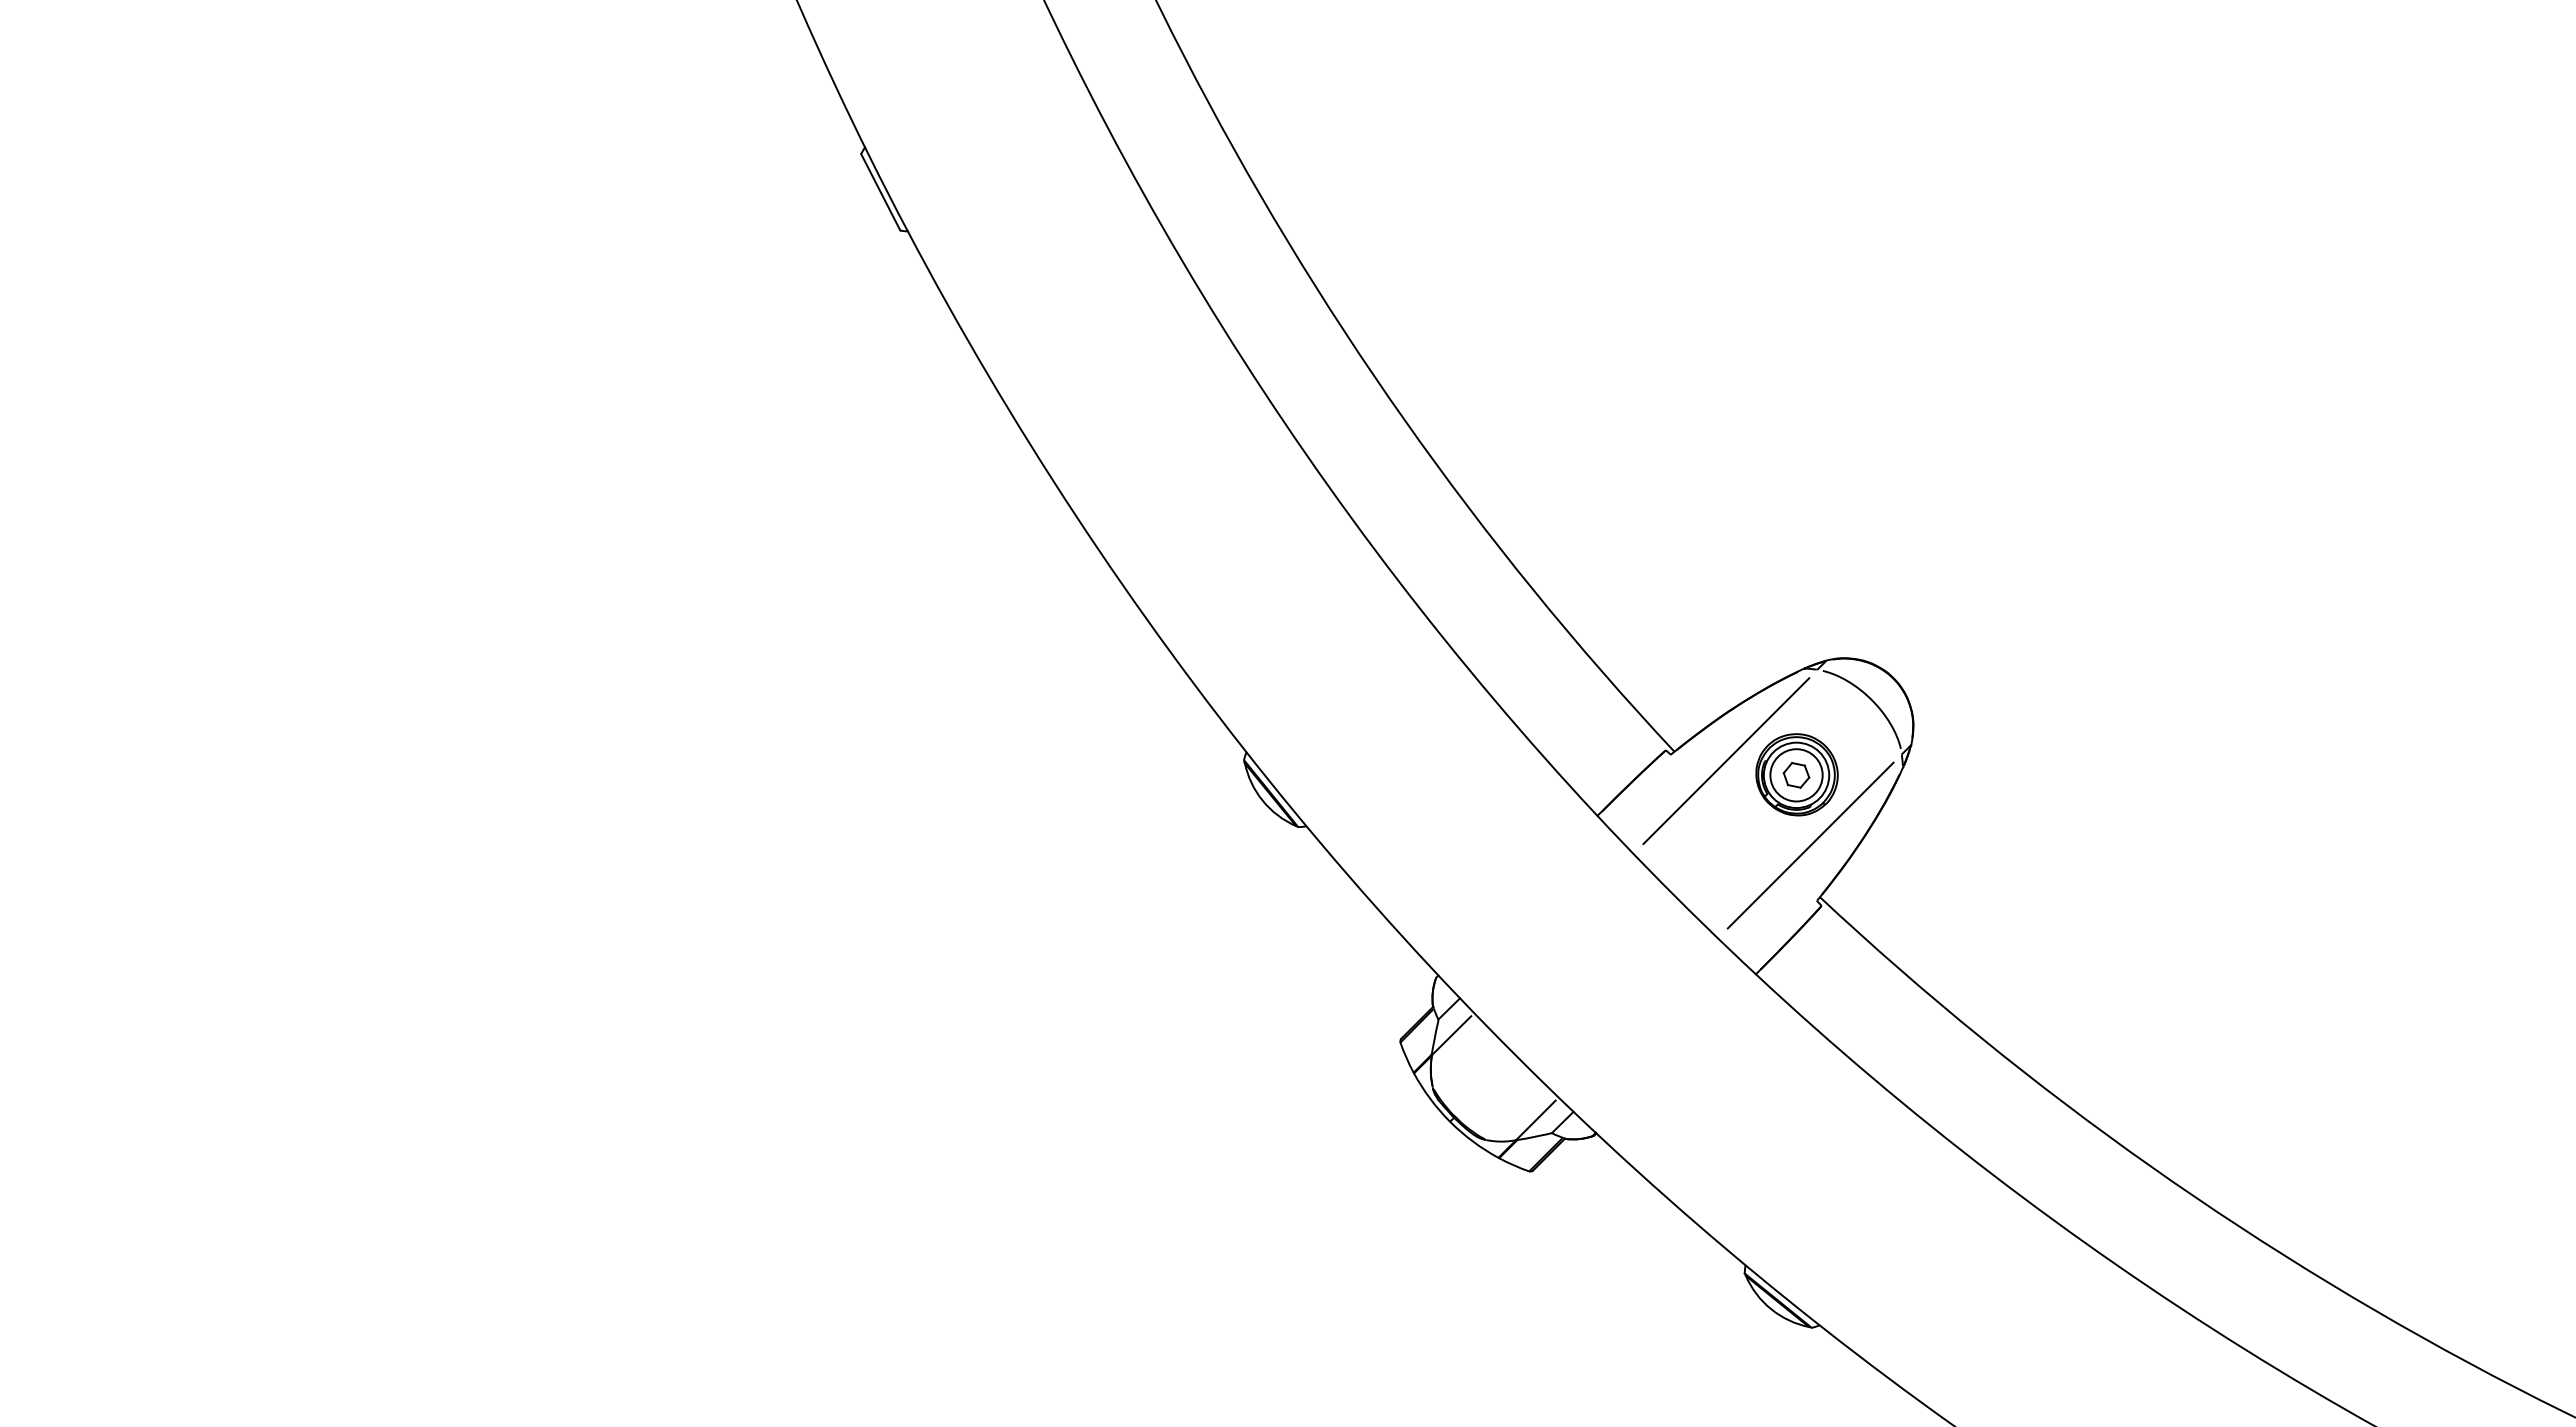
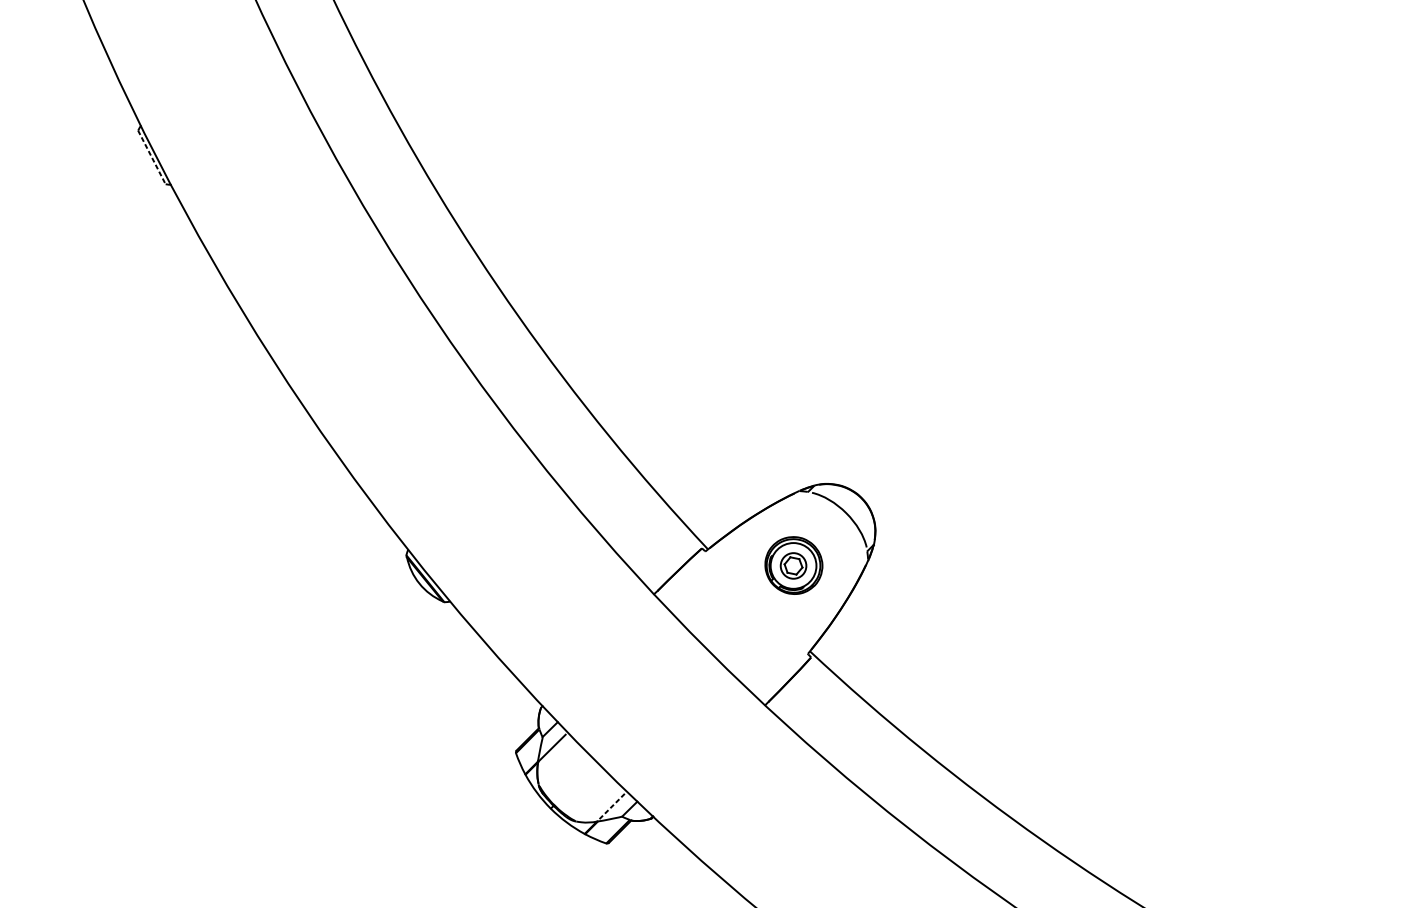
line: (880, 192) -> (151, 157), solid -> dashed
line: (1726, 761) -> (744, 556), removed
circle: (1796, 775) -> (793, 566), size x0.7
line: (1810, 845) -> (803, 615), removed
line: (1535, 1120) -> (610, 807), solid -> dashed

